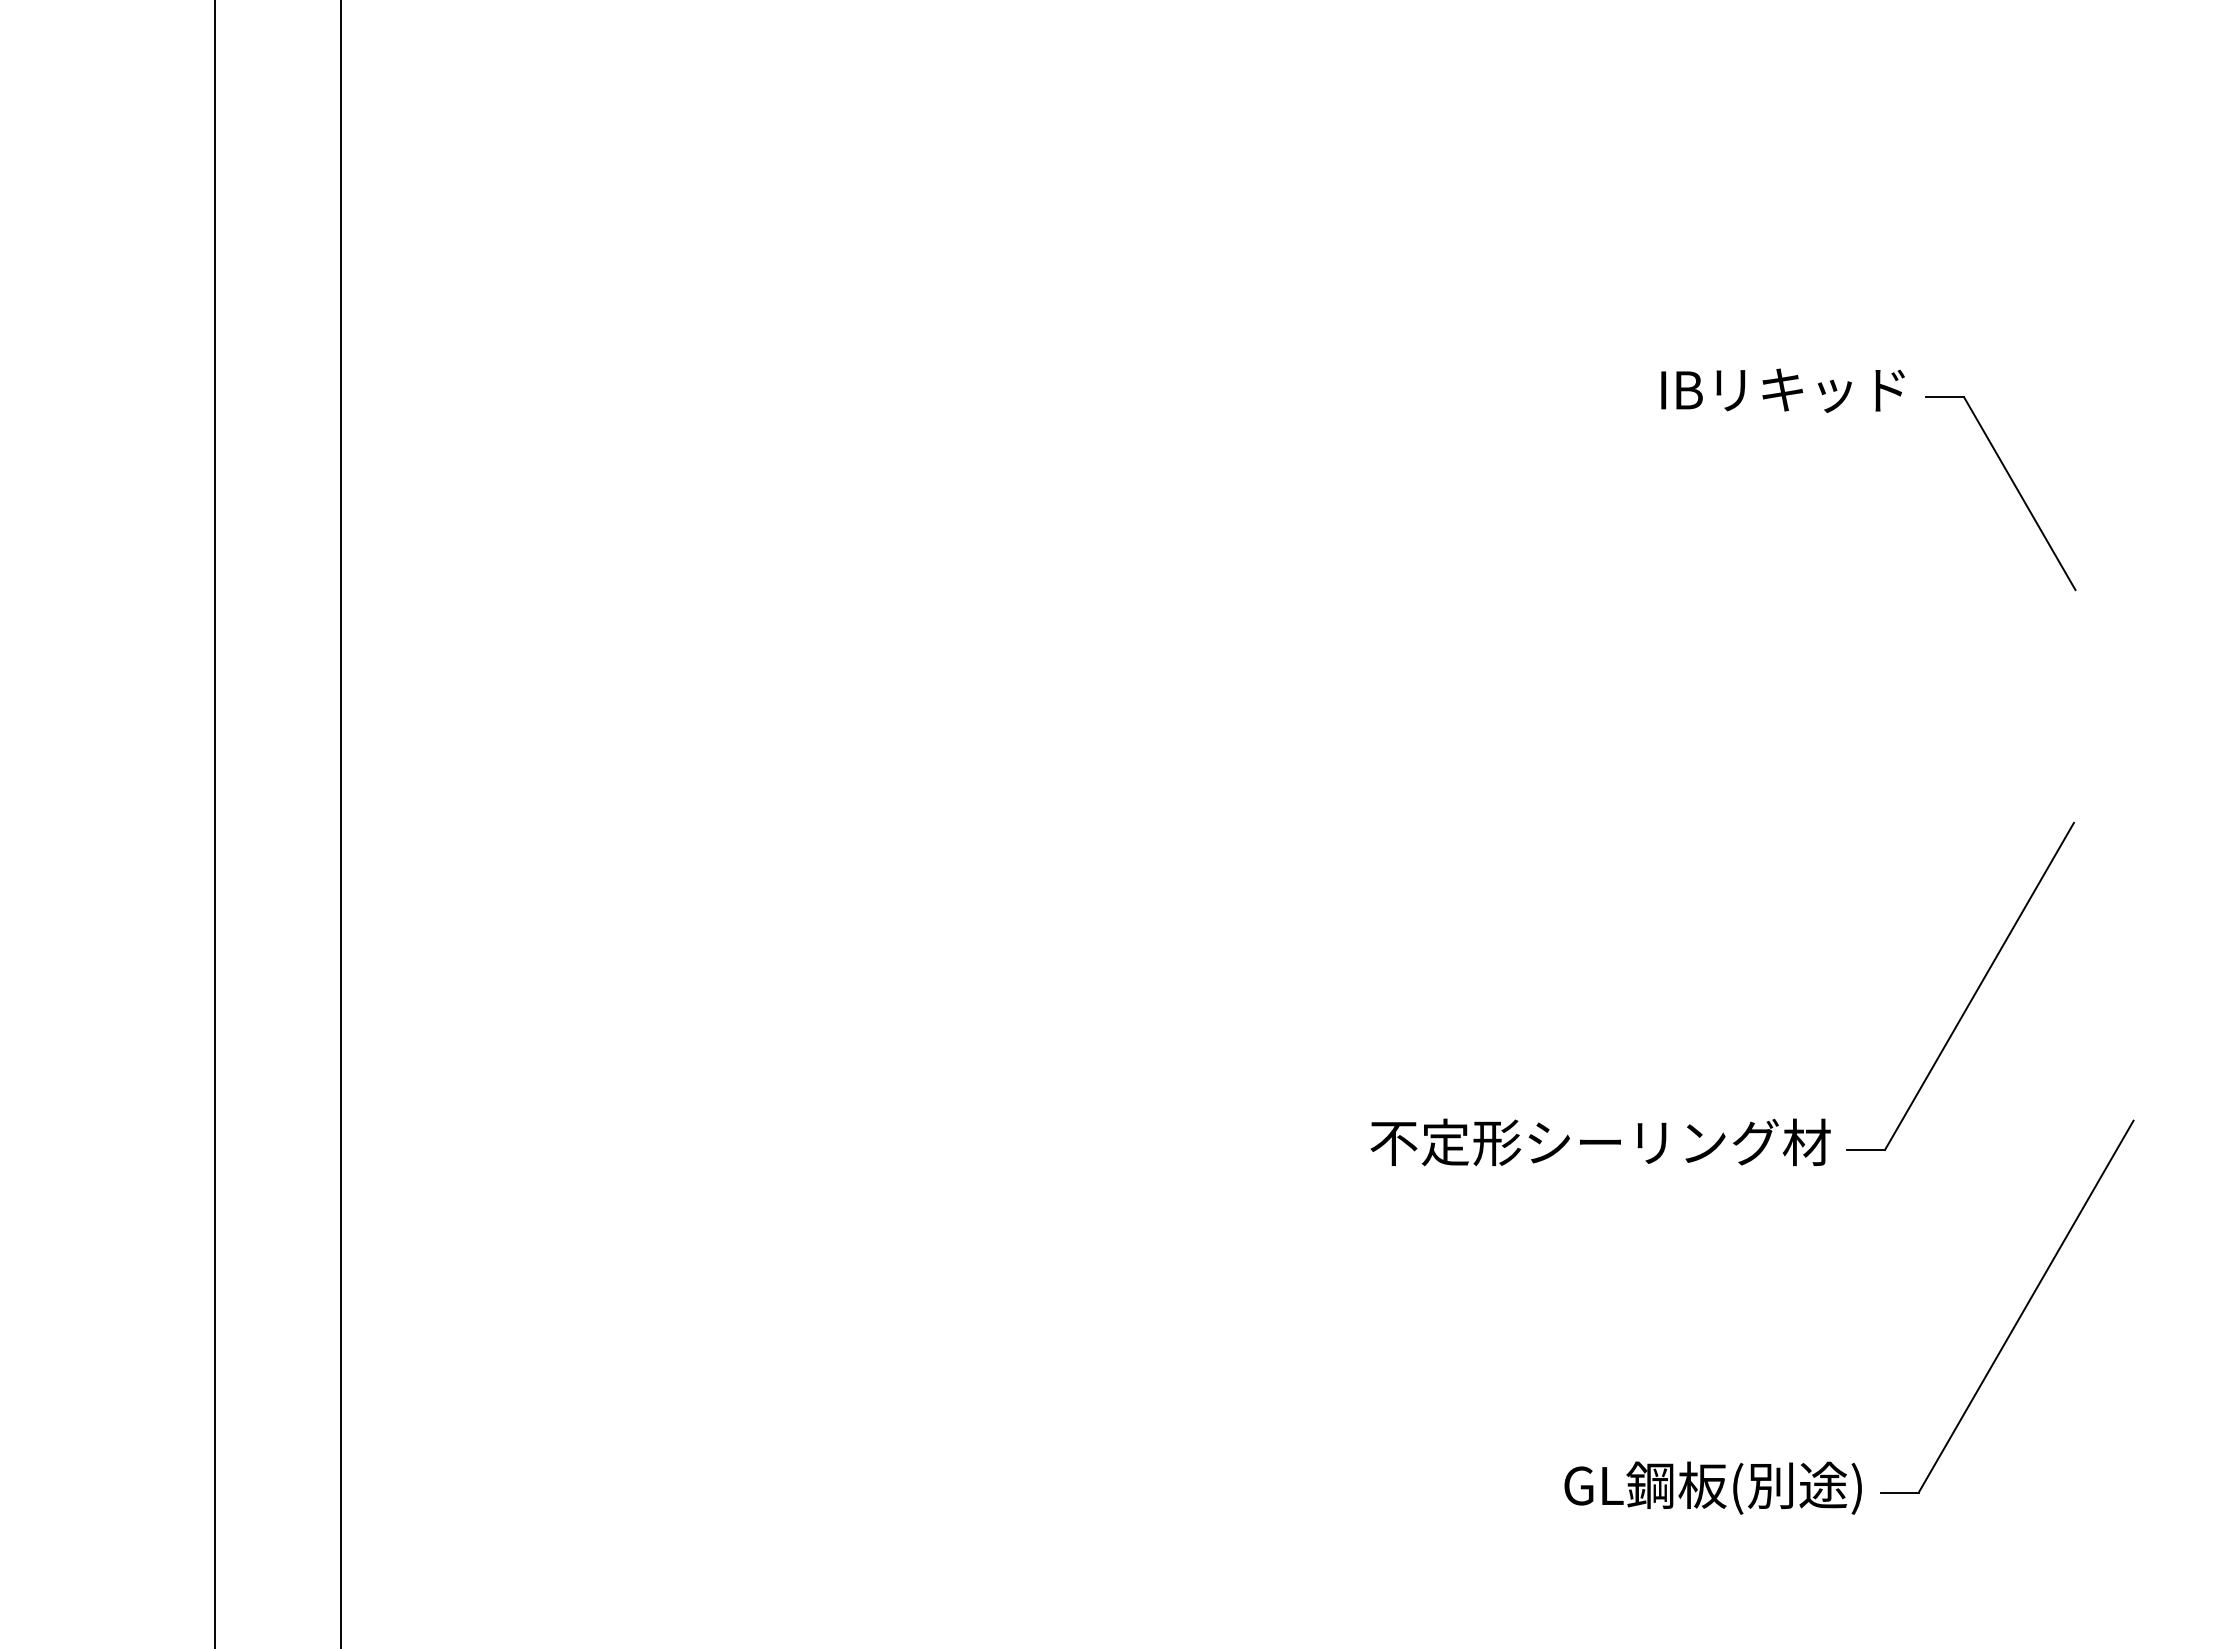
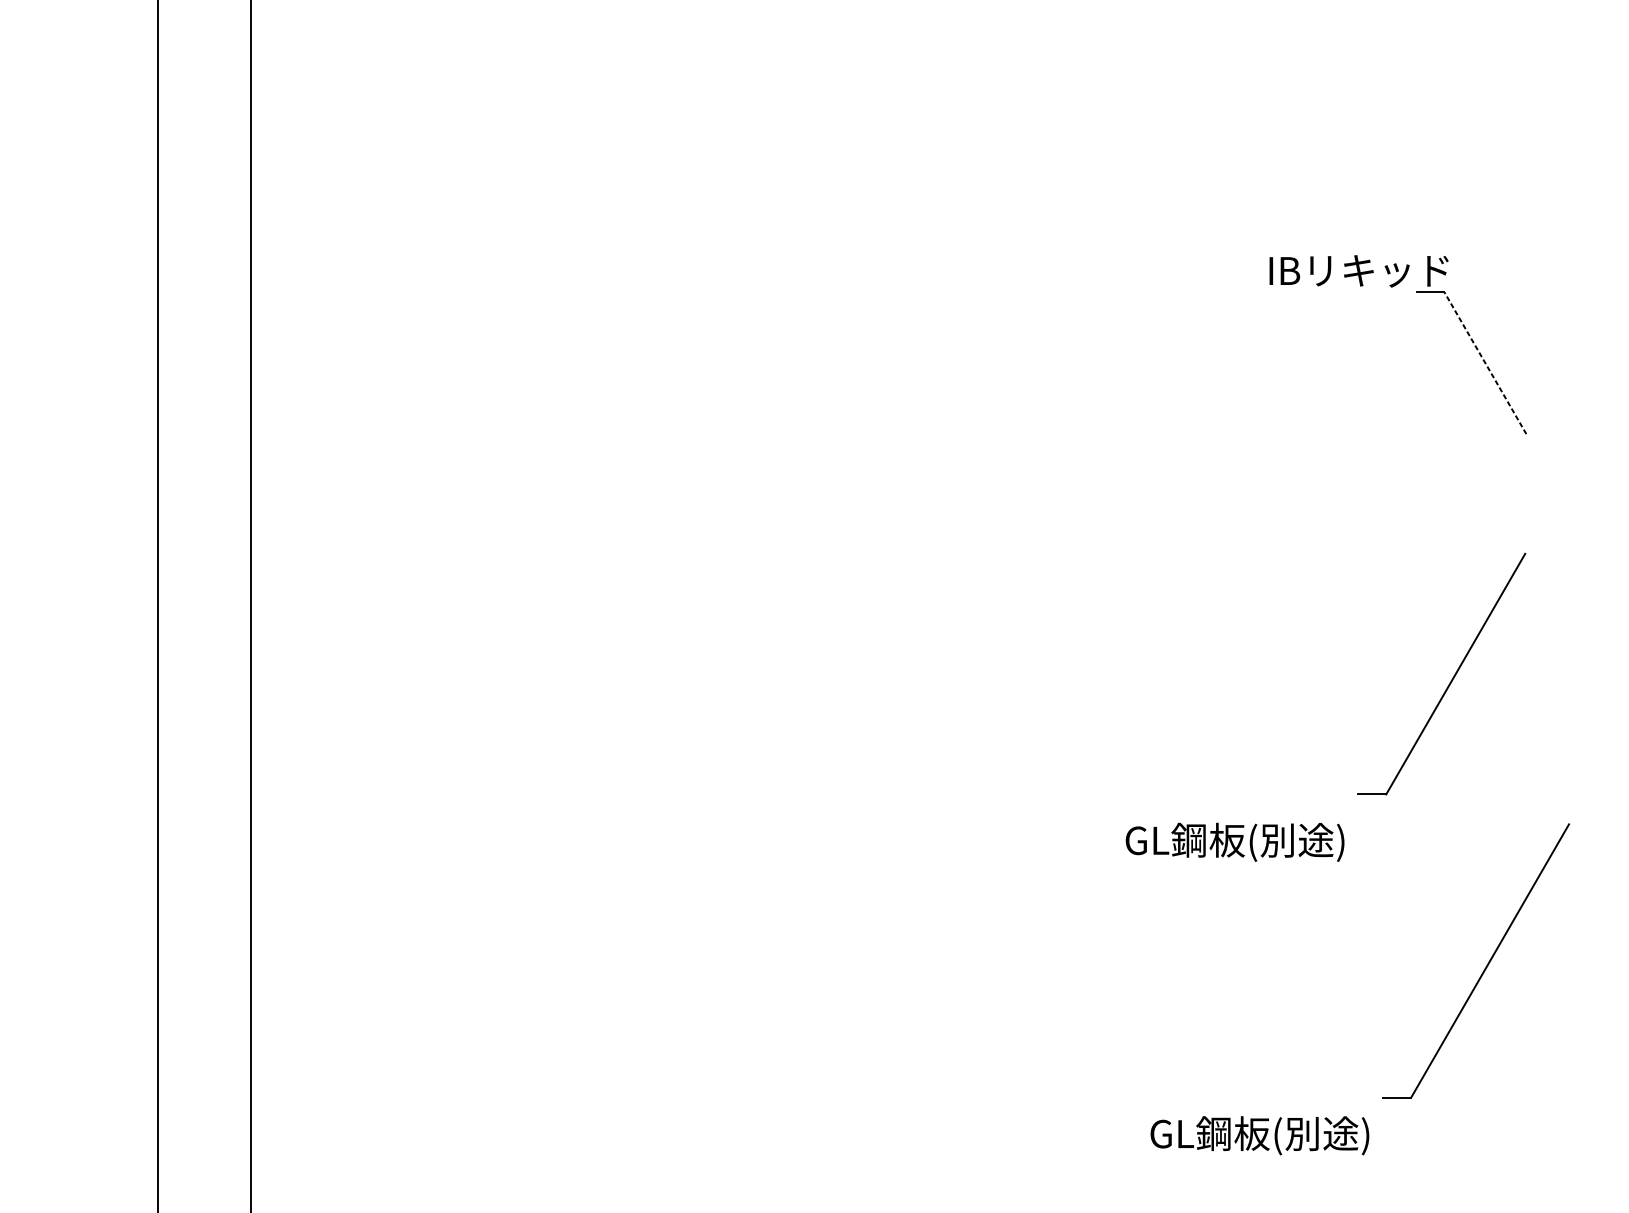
text: (1782, 390) -> (1358, 271), moved
line: (2019, 493) -> (1485, 363), solid -> dashed
part: (1974, 992) -> (1452, 678), moved
text: (1600, 1144) -> (1177, 841), 不定形シーリング材 -> GL鋼板(別途)
text: (1712, 1487) -> (1259, 1135), moved

